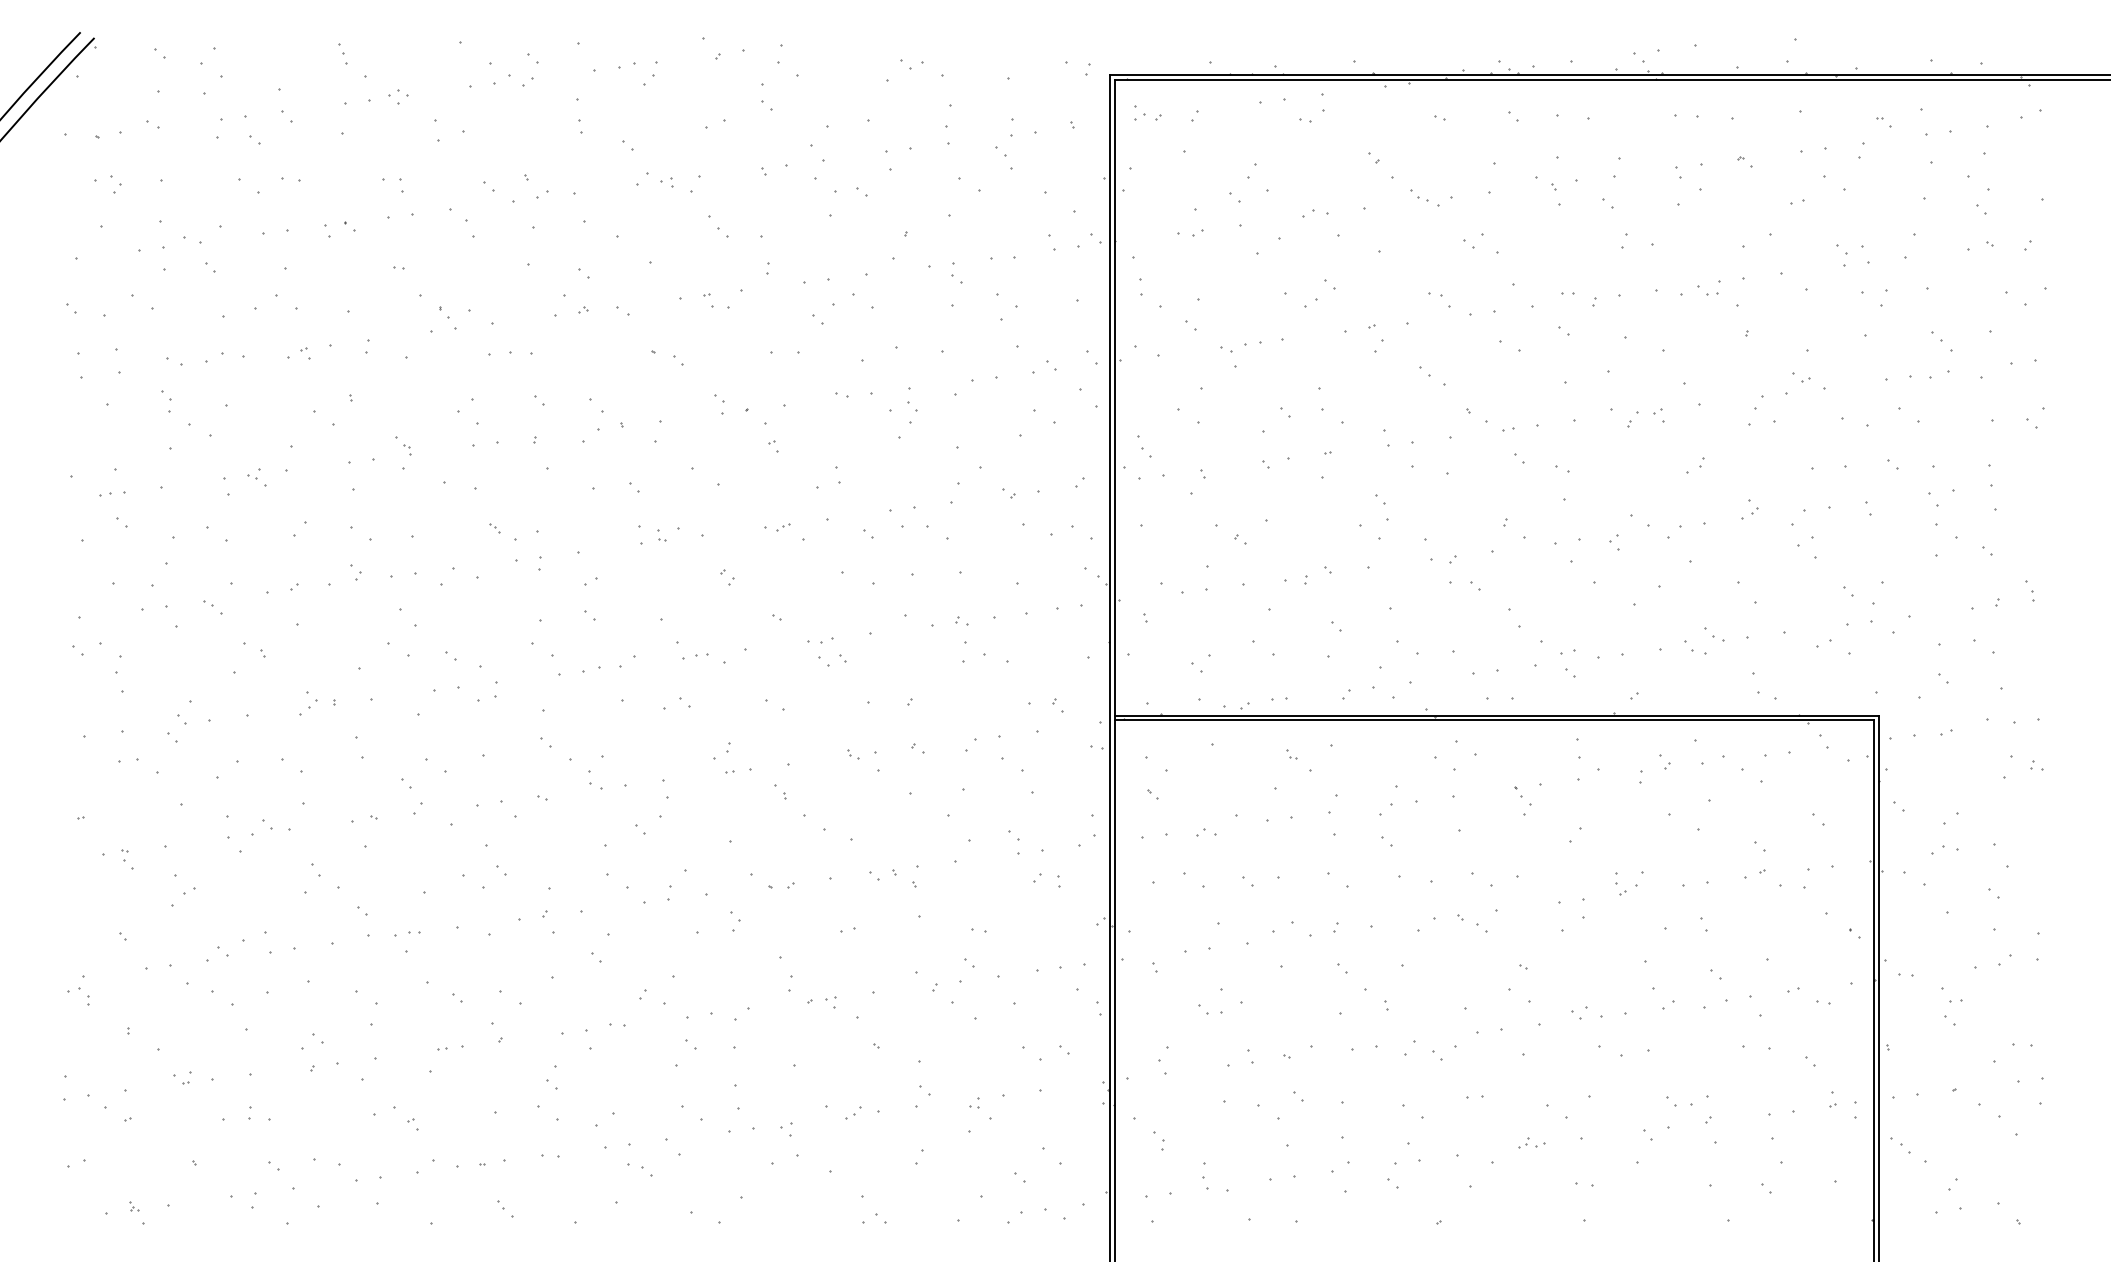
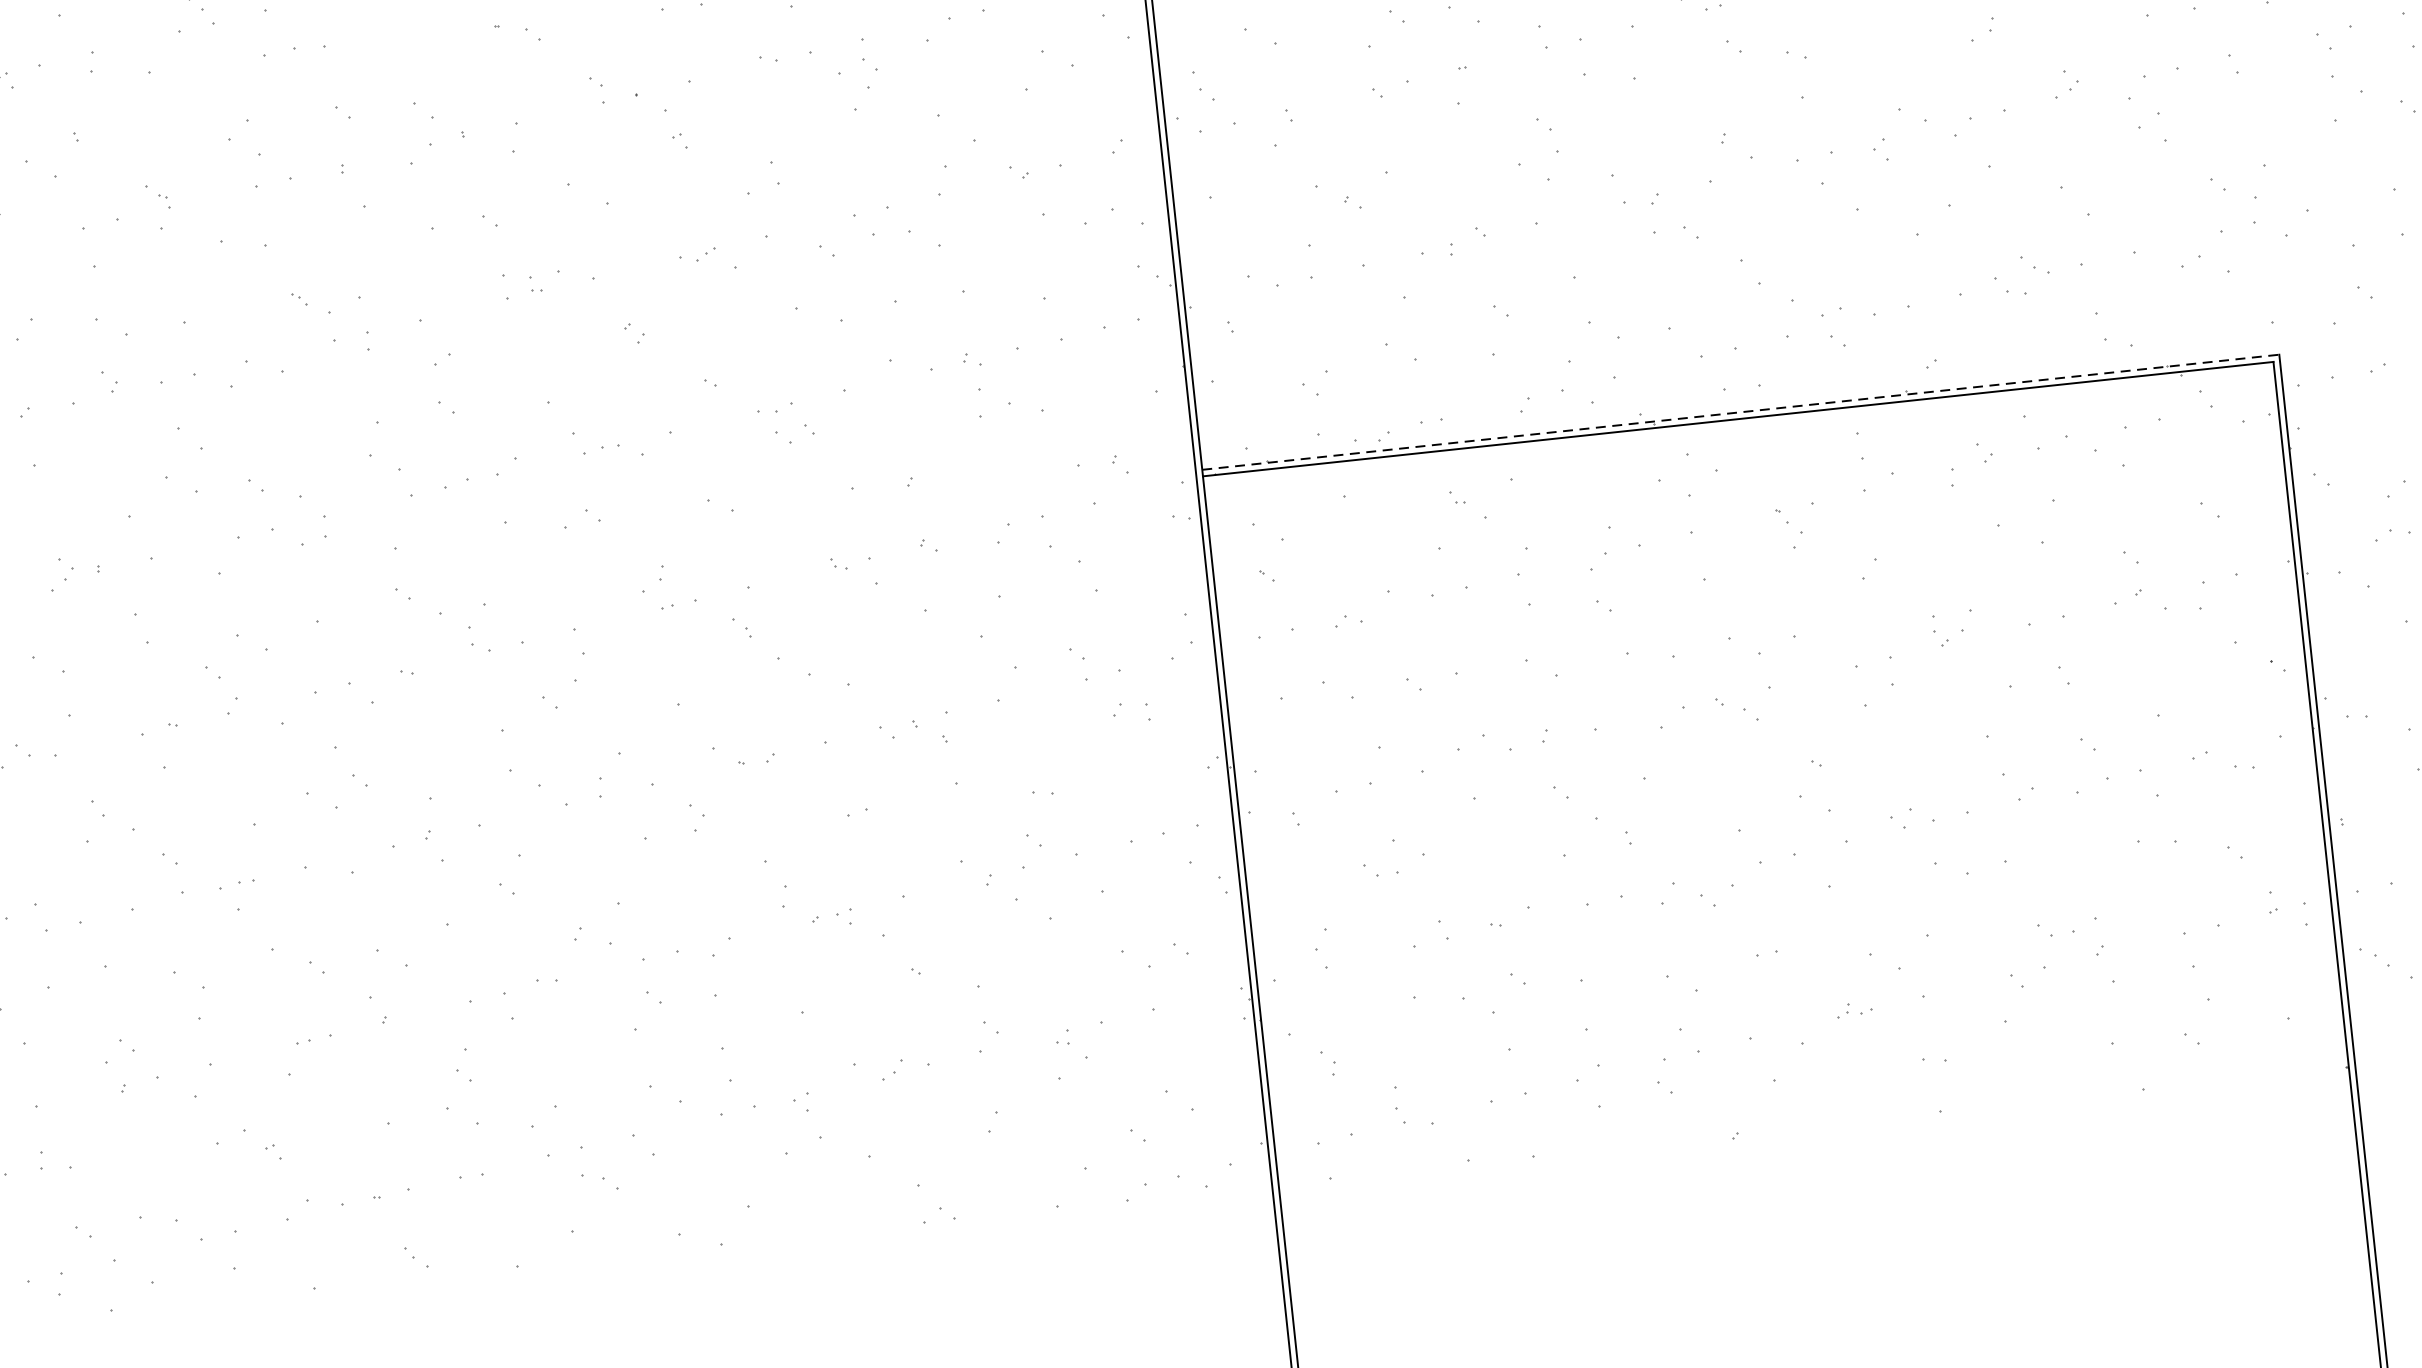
line: (1496, 715) -> (1740, 412), solid -> dashed

